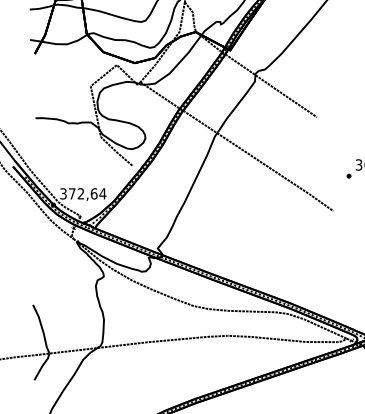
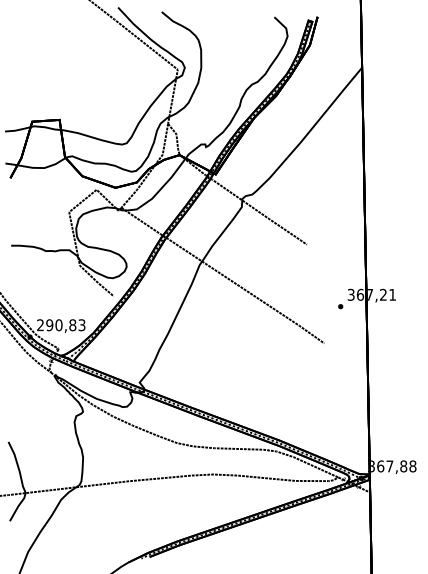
text: (83, 194) -> (61, 325), 372,64 -> 290,83

